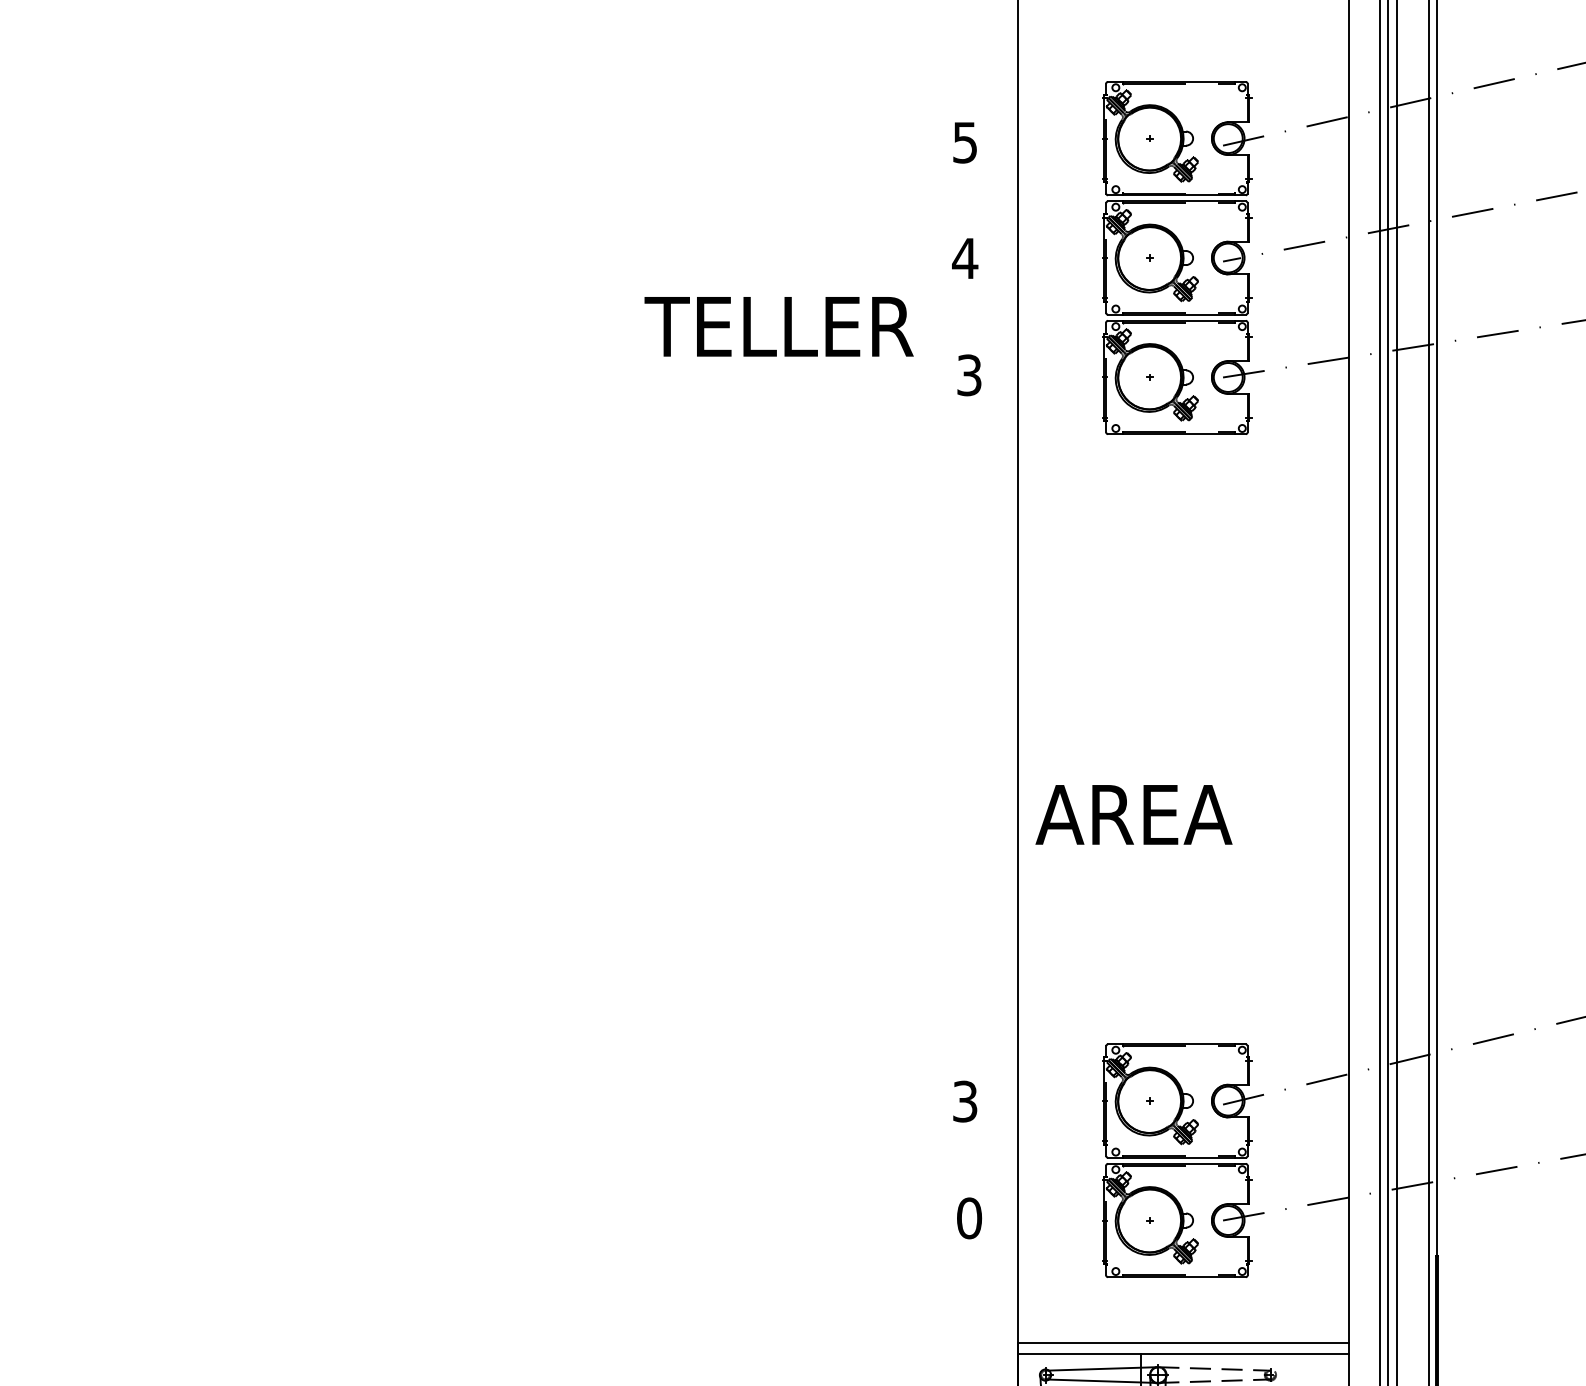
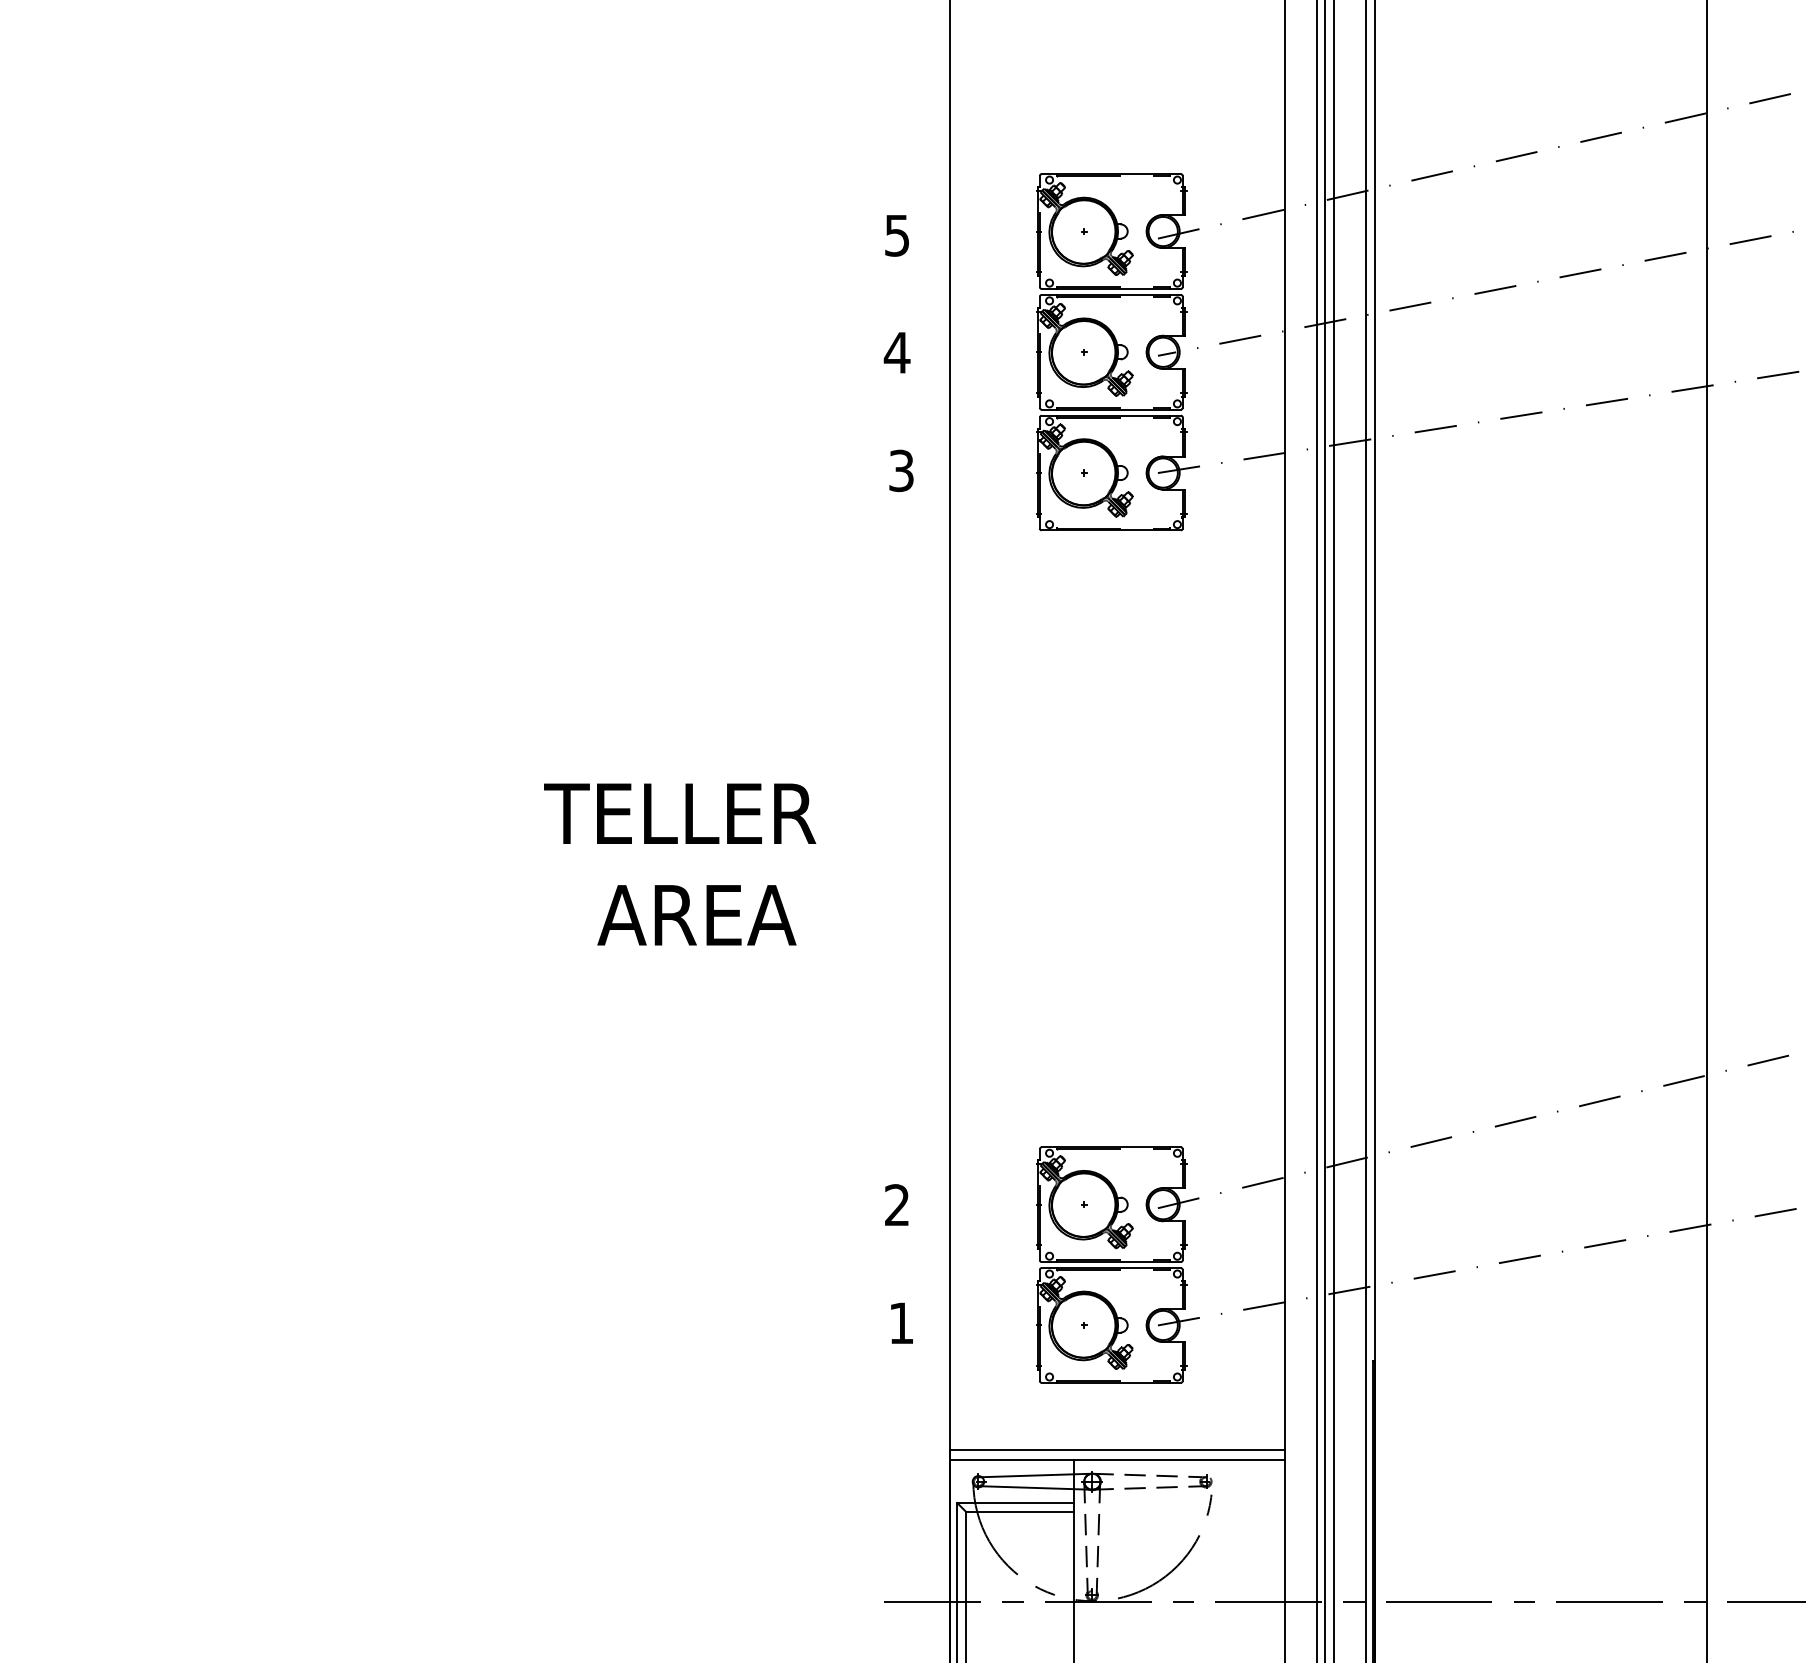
text: (779, 326) -> (680, 813), moved
text: (1133, 815) -> (696, 915), moved
text: (965, 1101) -> (897, 1205), 3 -> 2
text: (969, 1218) -> (901, 1323), 0 -> 1

